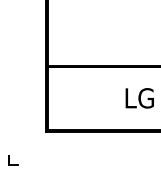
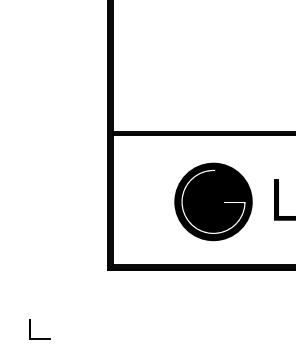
part: (96, 99) -> (213, 202), added

